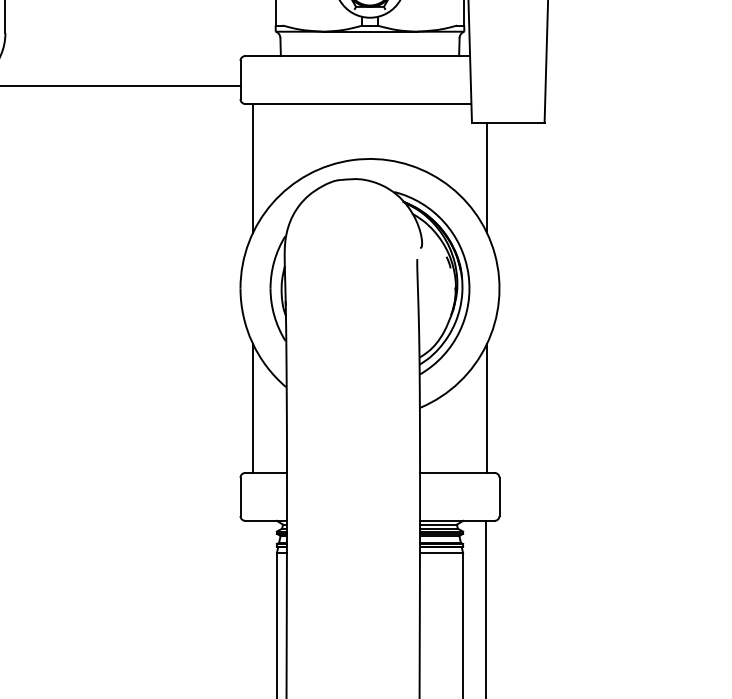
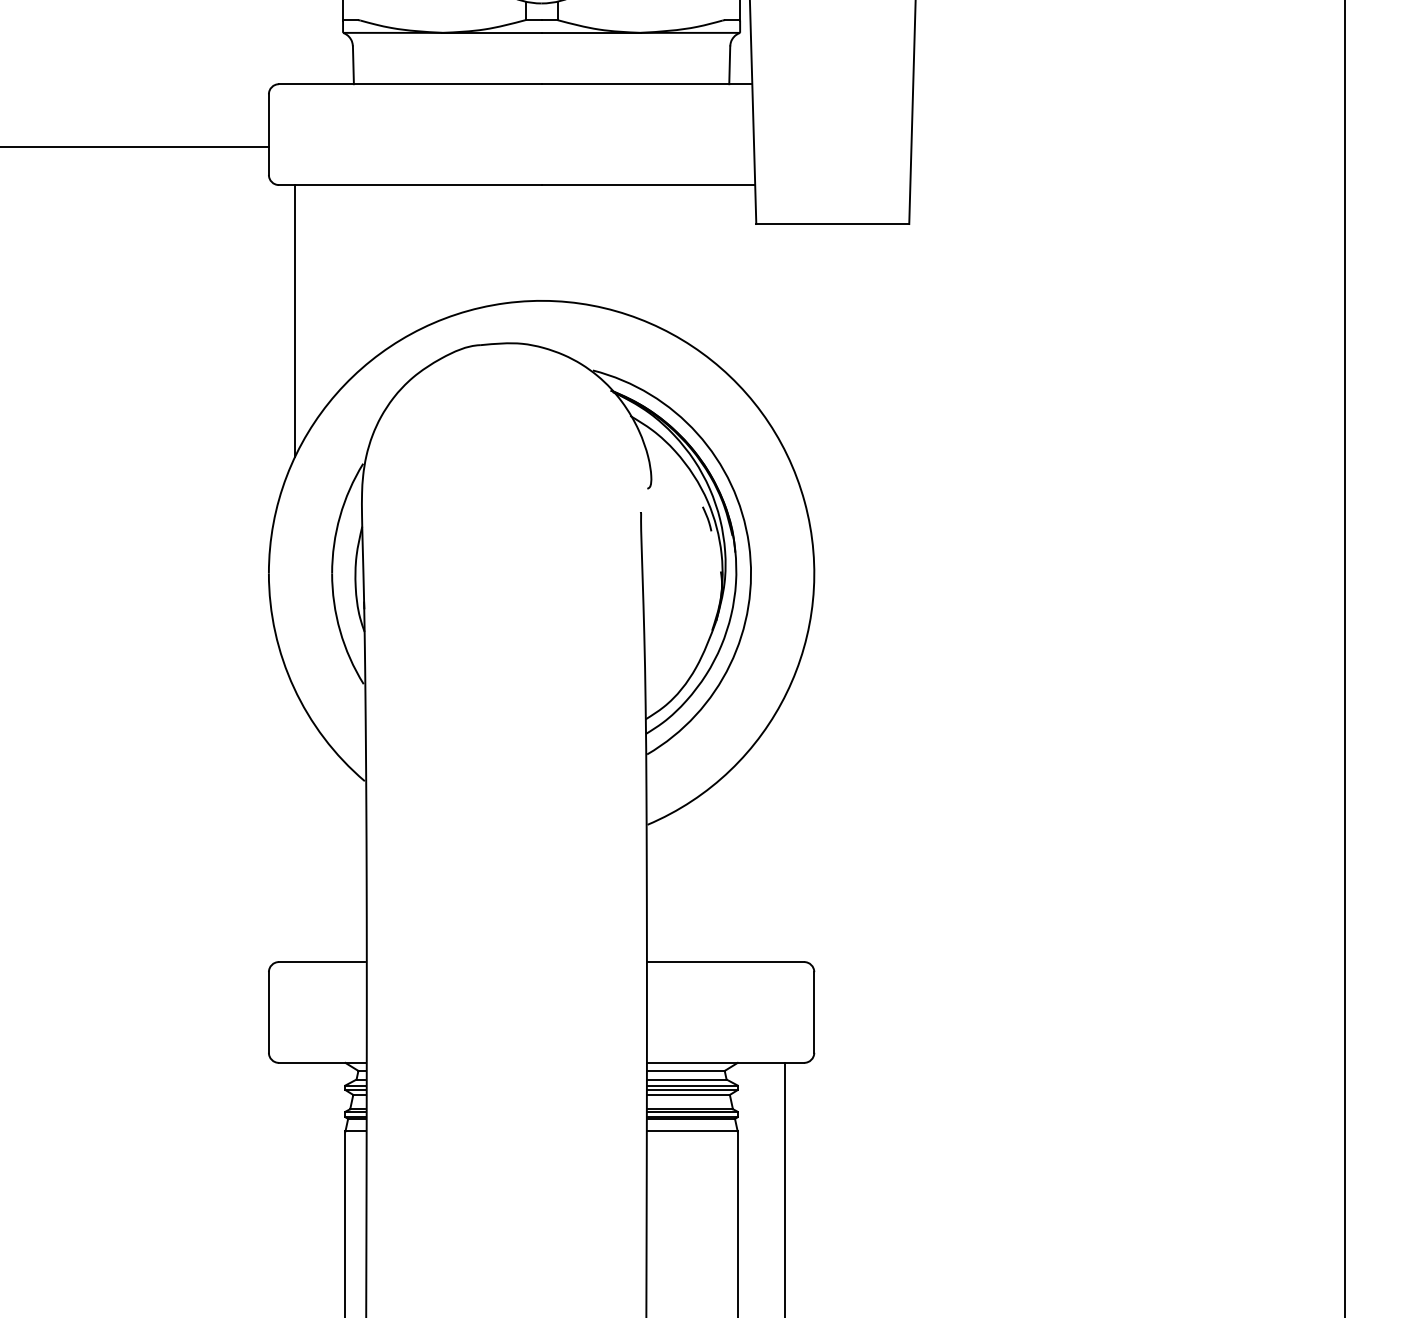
line: (487, 177) -> (789, 339), removed
line: (252, 407) -> (294, 824), removed
line: (487, 407) -> (789, 824), removed

